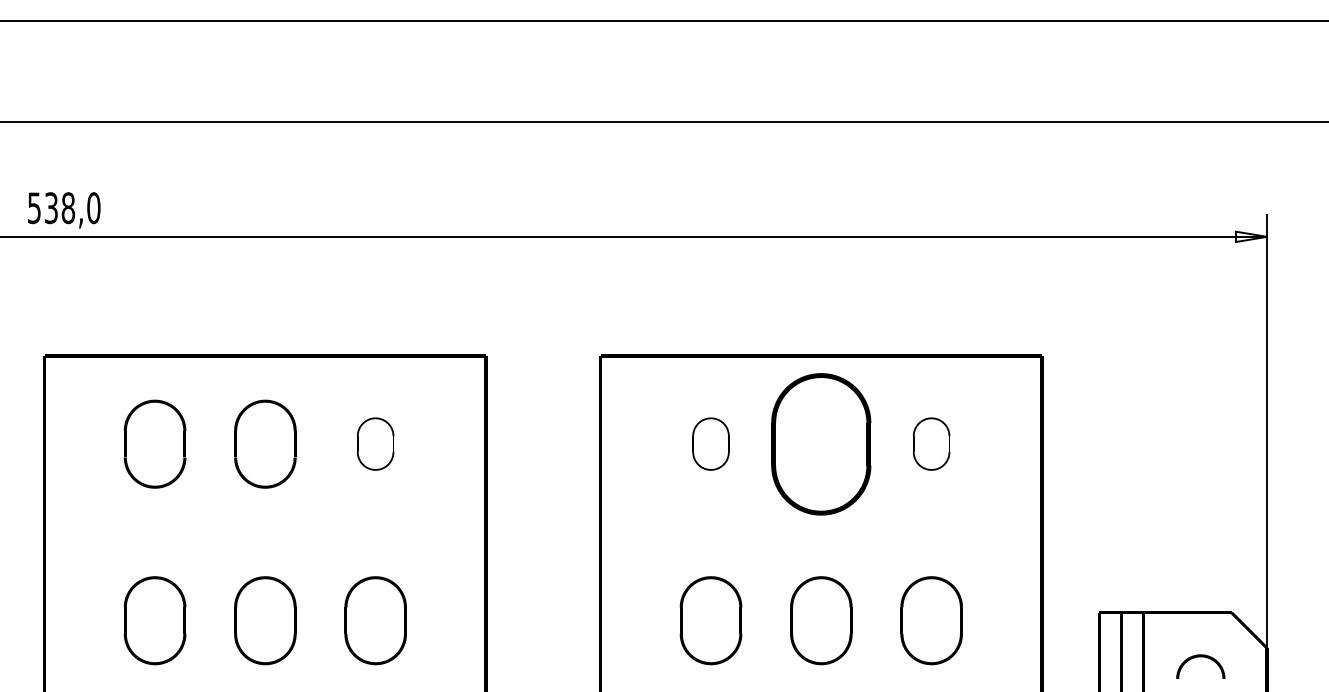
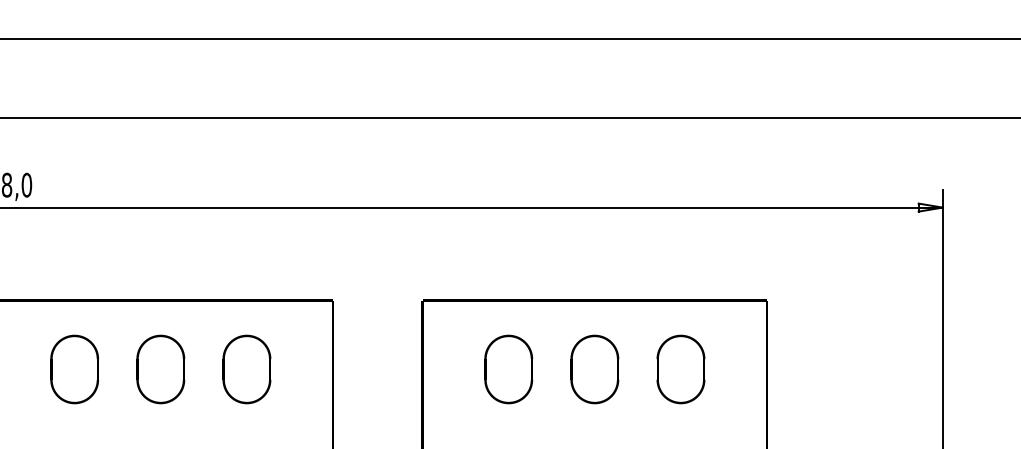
part: (375, 443) -> (246, 368), size x1.67
part: (710, 443) -> (508, 368), size x1.67
part: (821, 443) -> (594, 368), size x0.62
part: (931, 443) -> (680, 368), size x1.67

